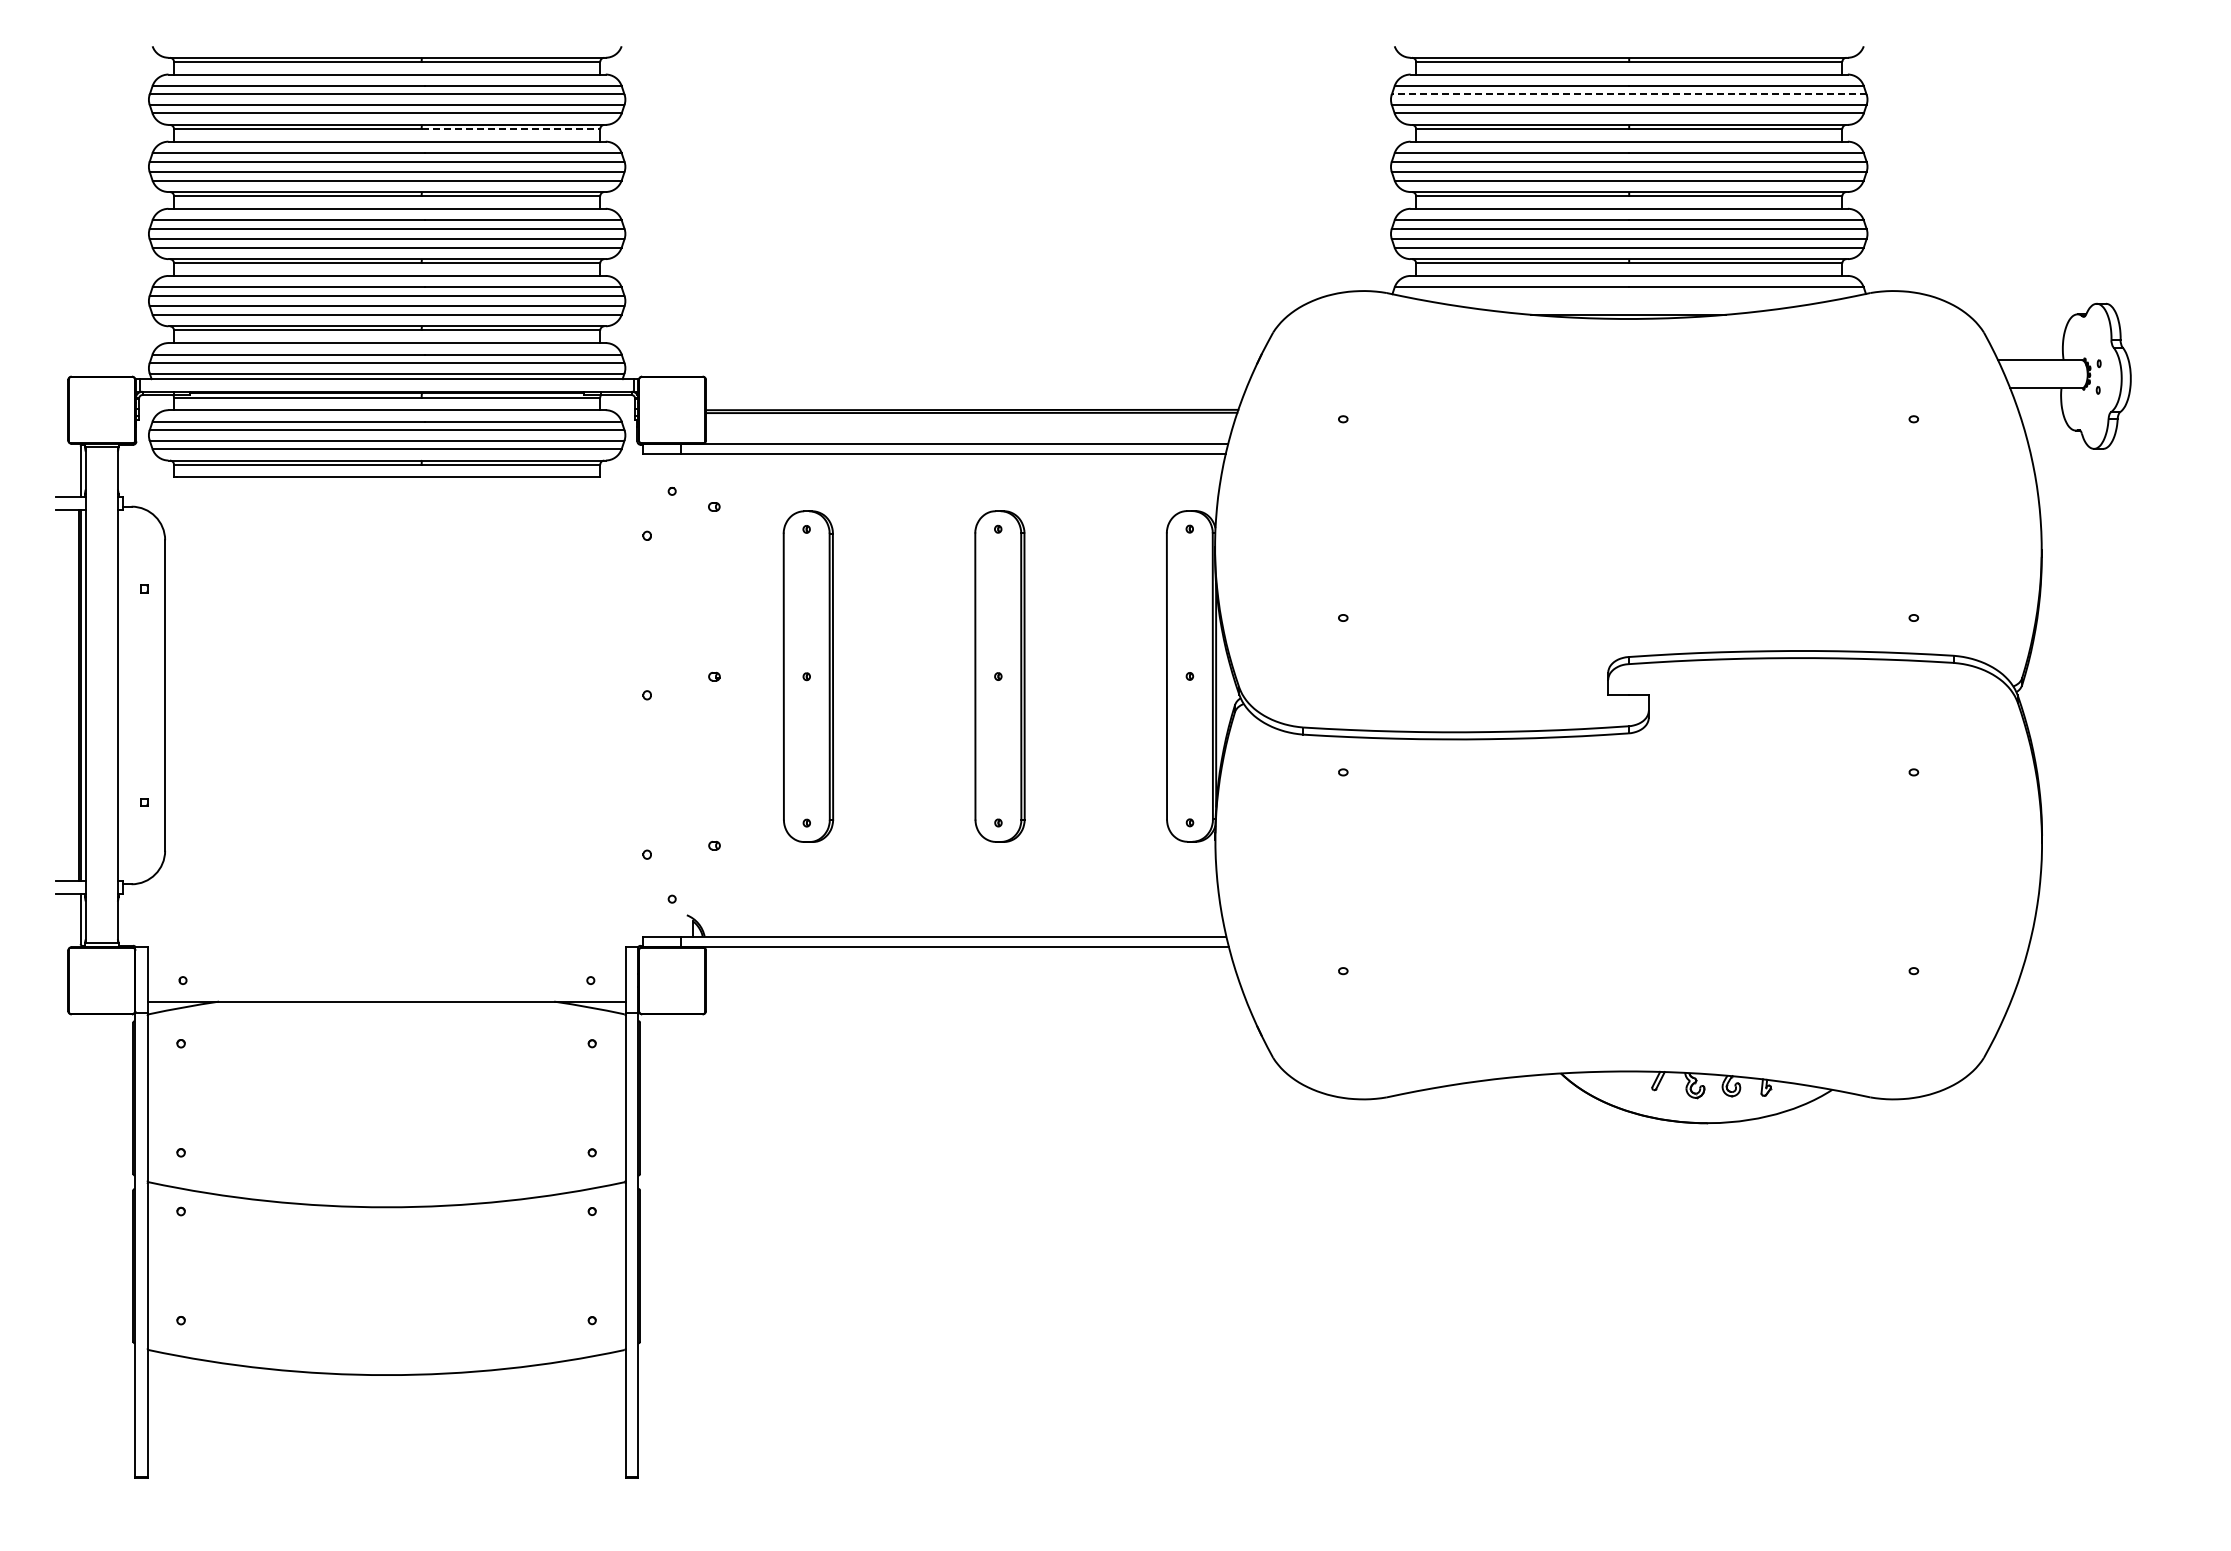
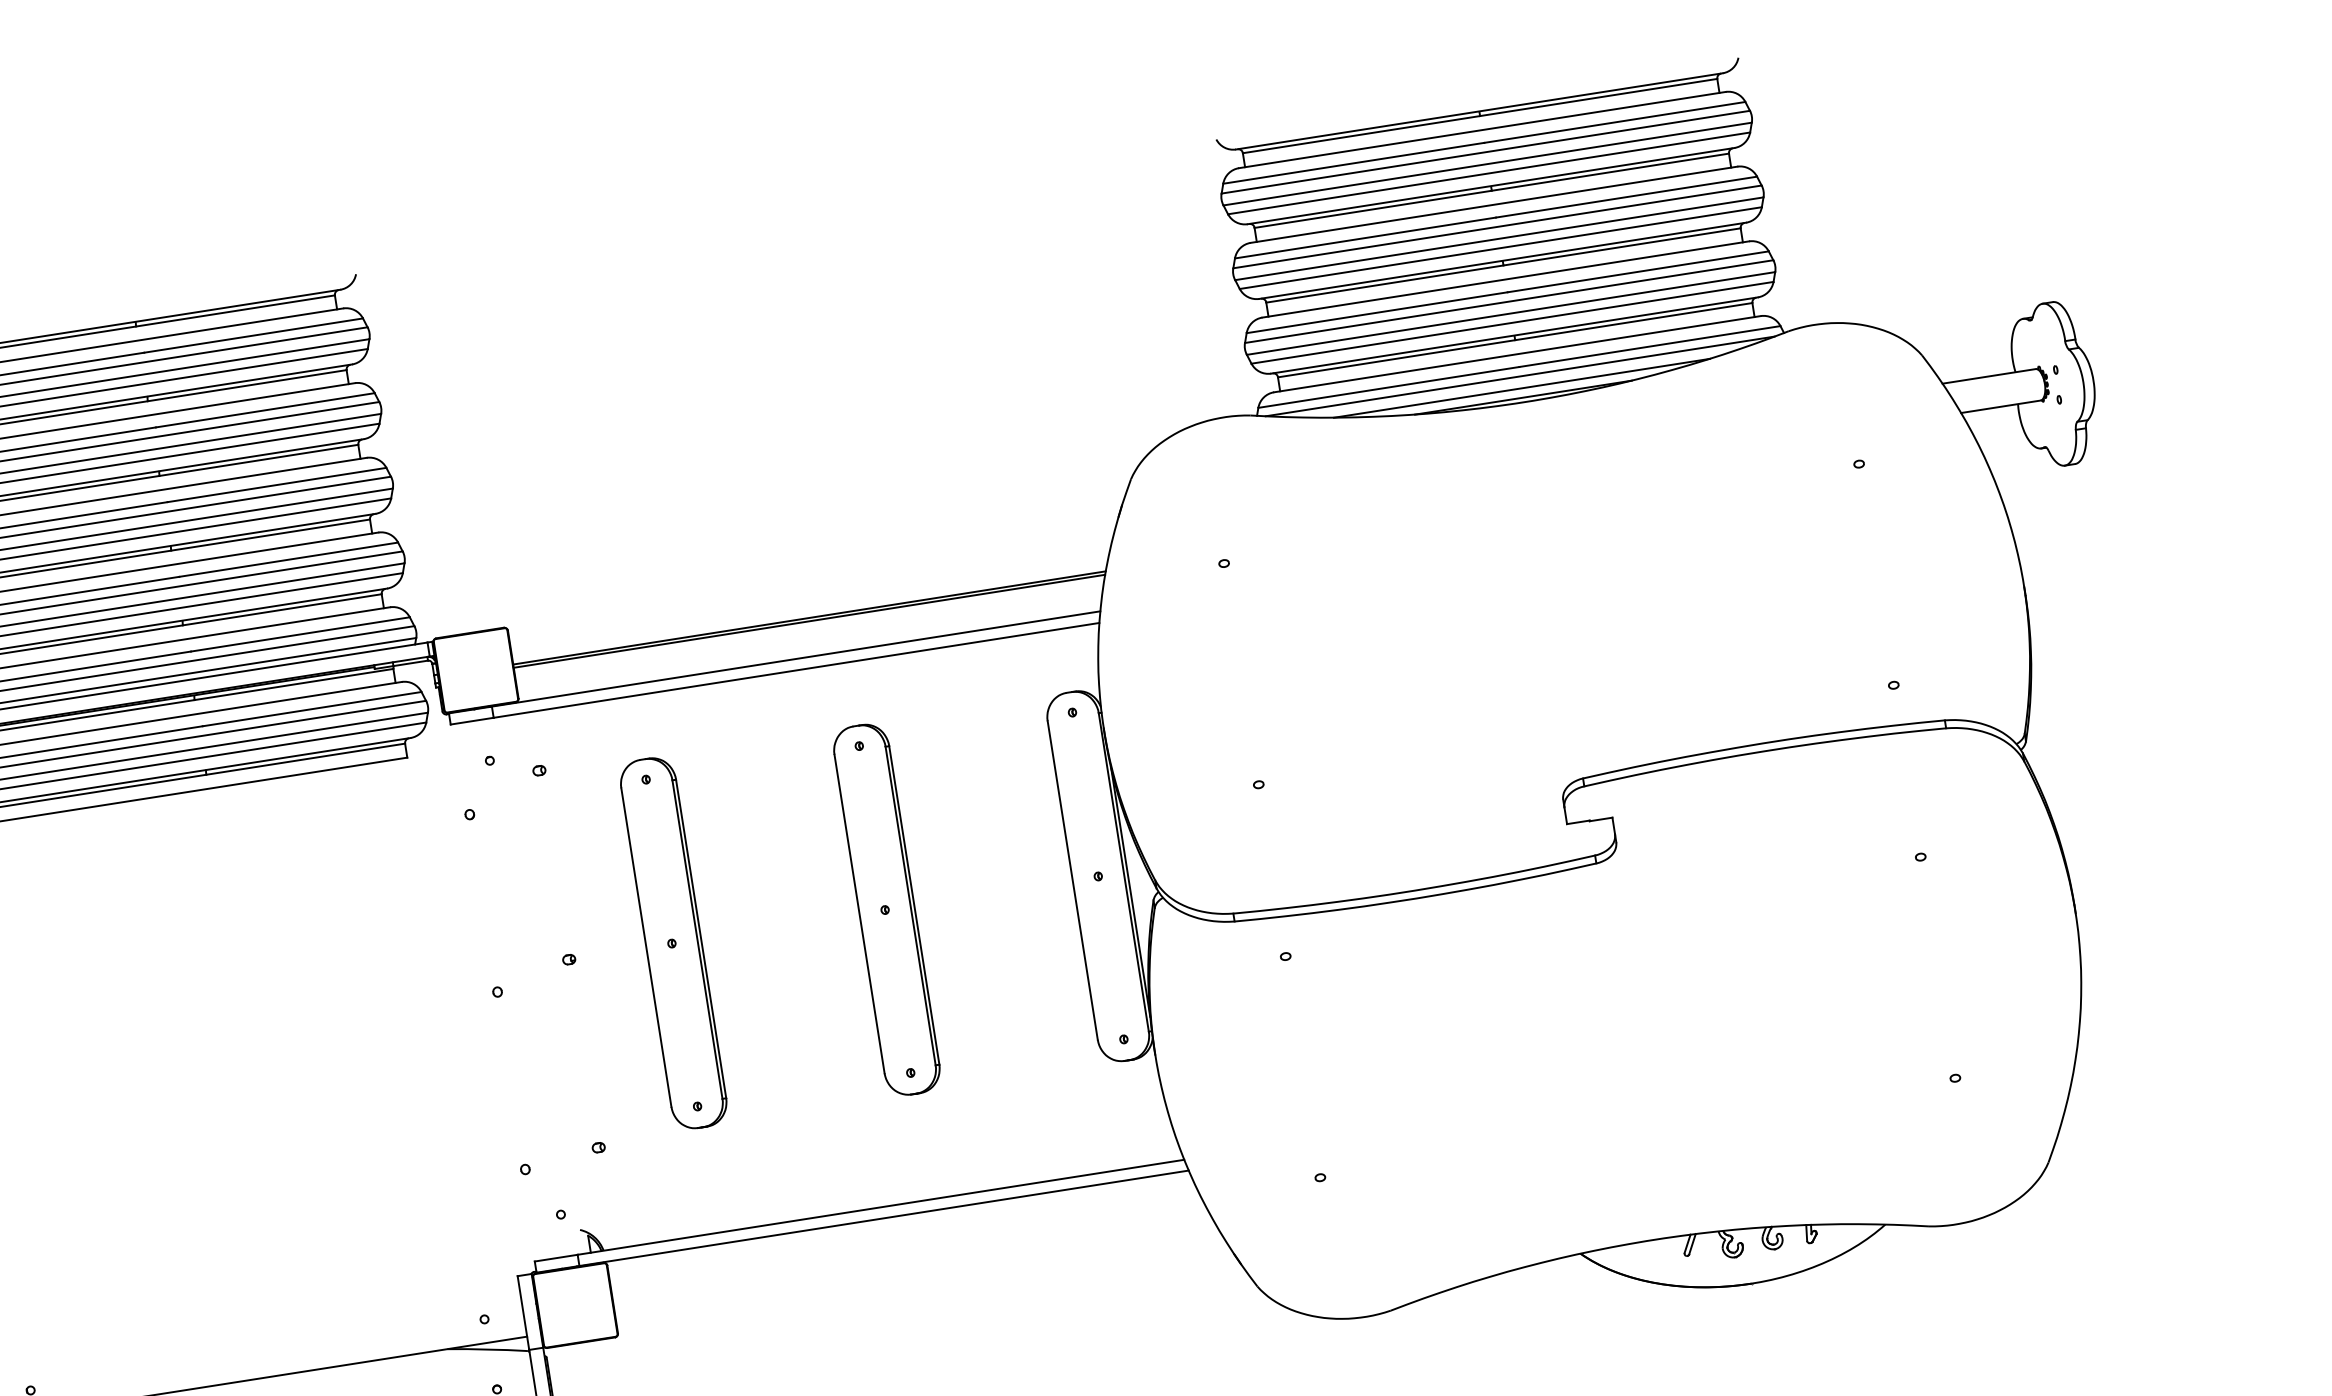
line: (1628, 94) -> (1484, 152), dashed -> solid
line: (511, 129) -> (247, 386), dashed -> solid
line: (1628, 295) -> (1520, 376), added
line: (1628, 306) -> (1521, 388), added

